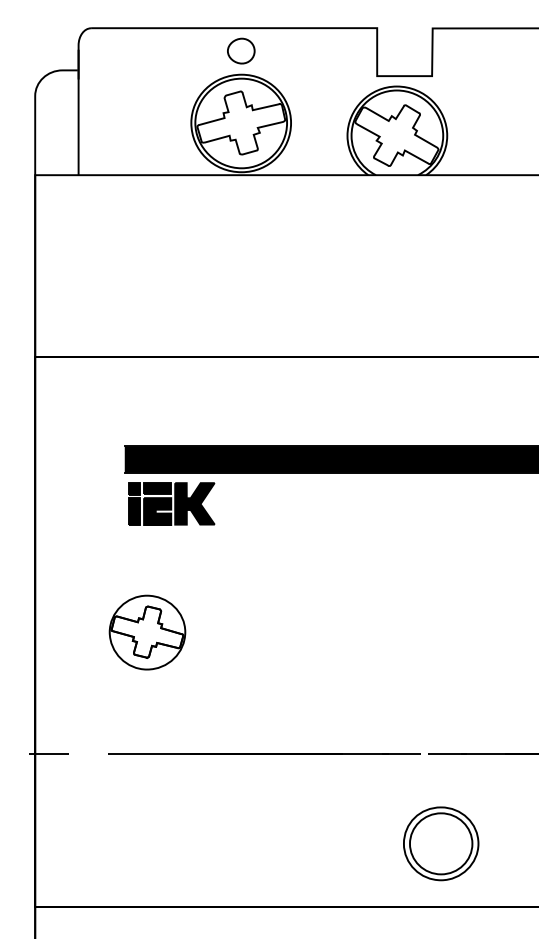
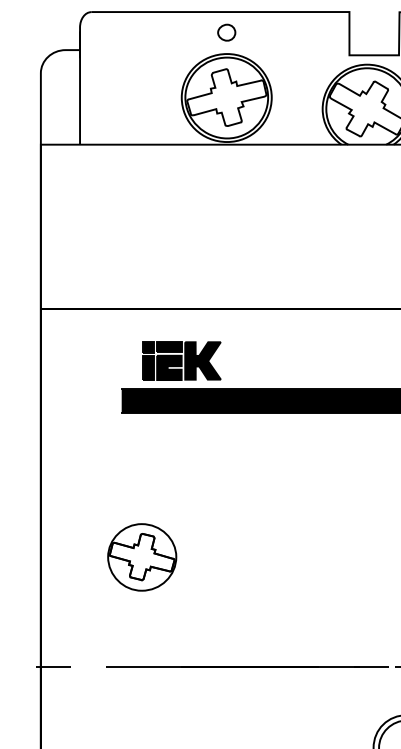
part: (240, 50) -> (226, 32), size x0.71
part: (171, 503) -> (181, 360), moved

